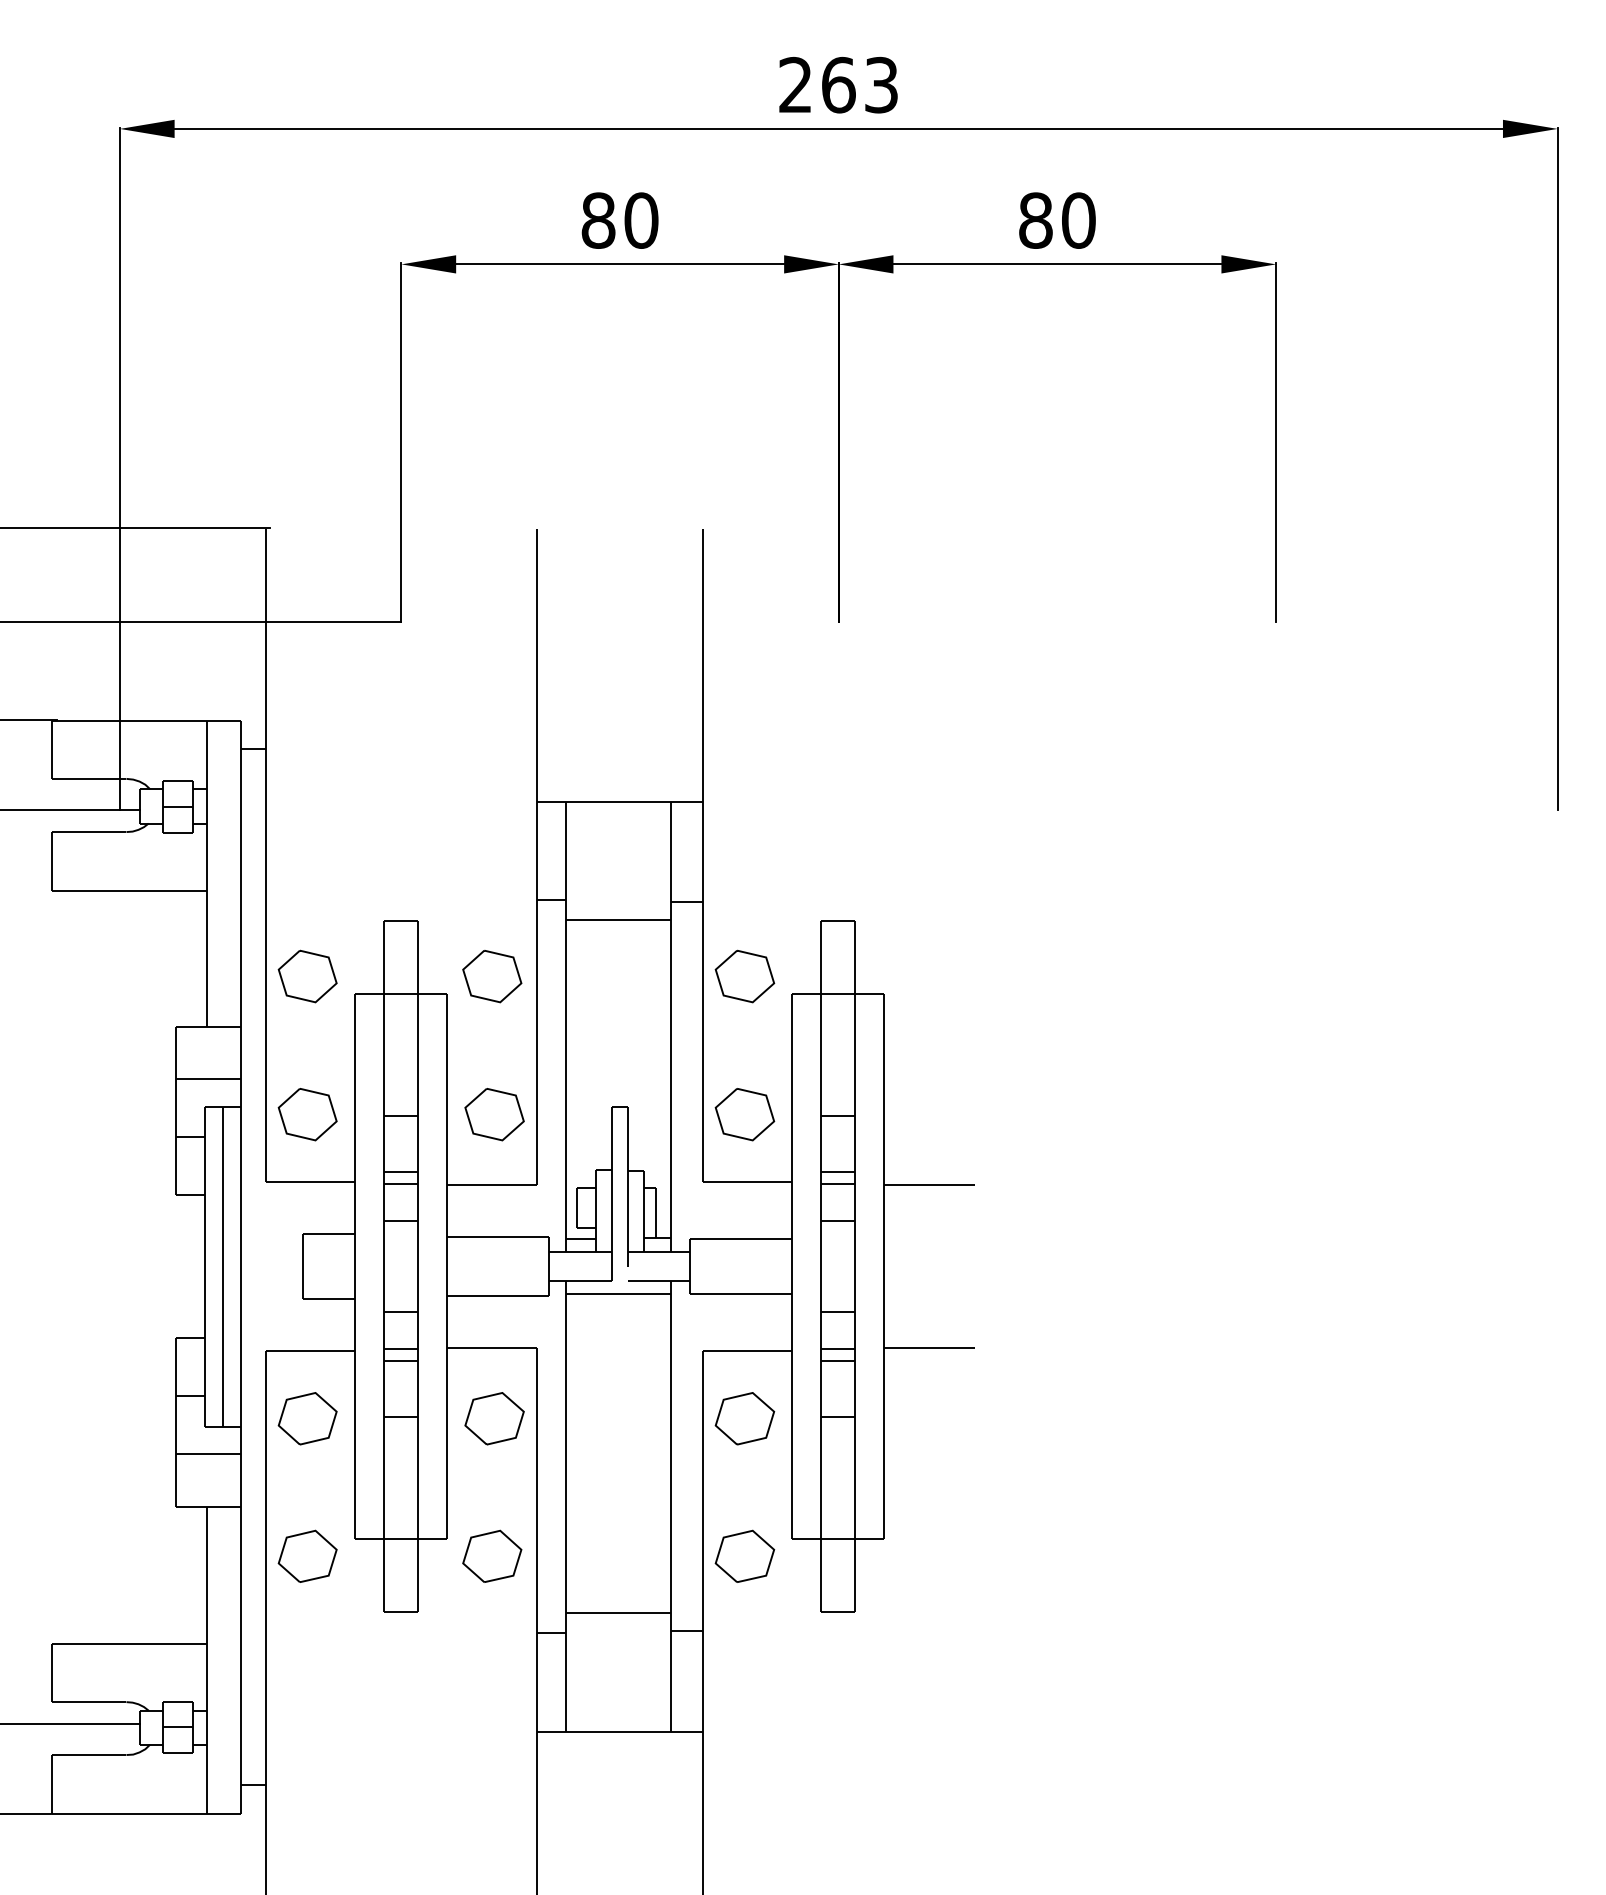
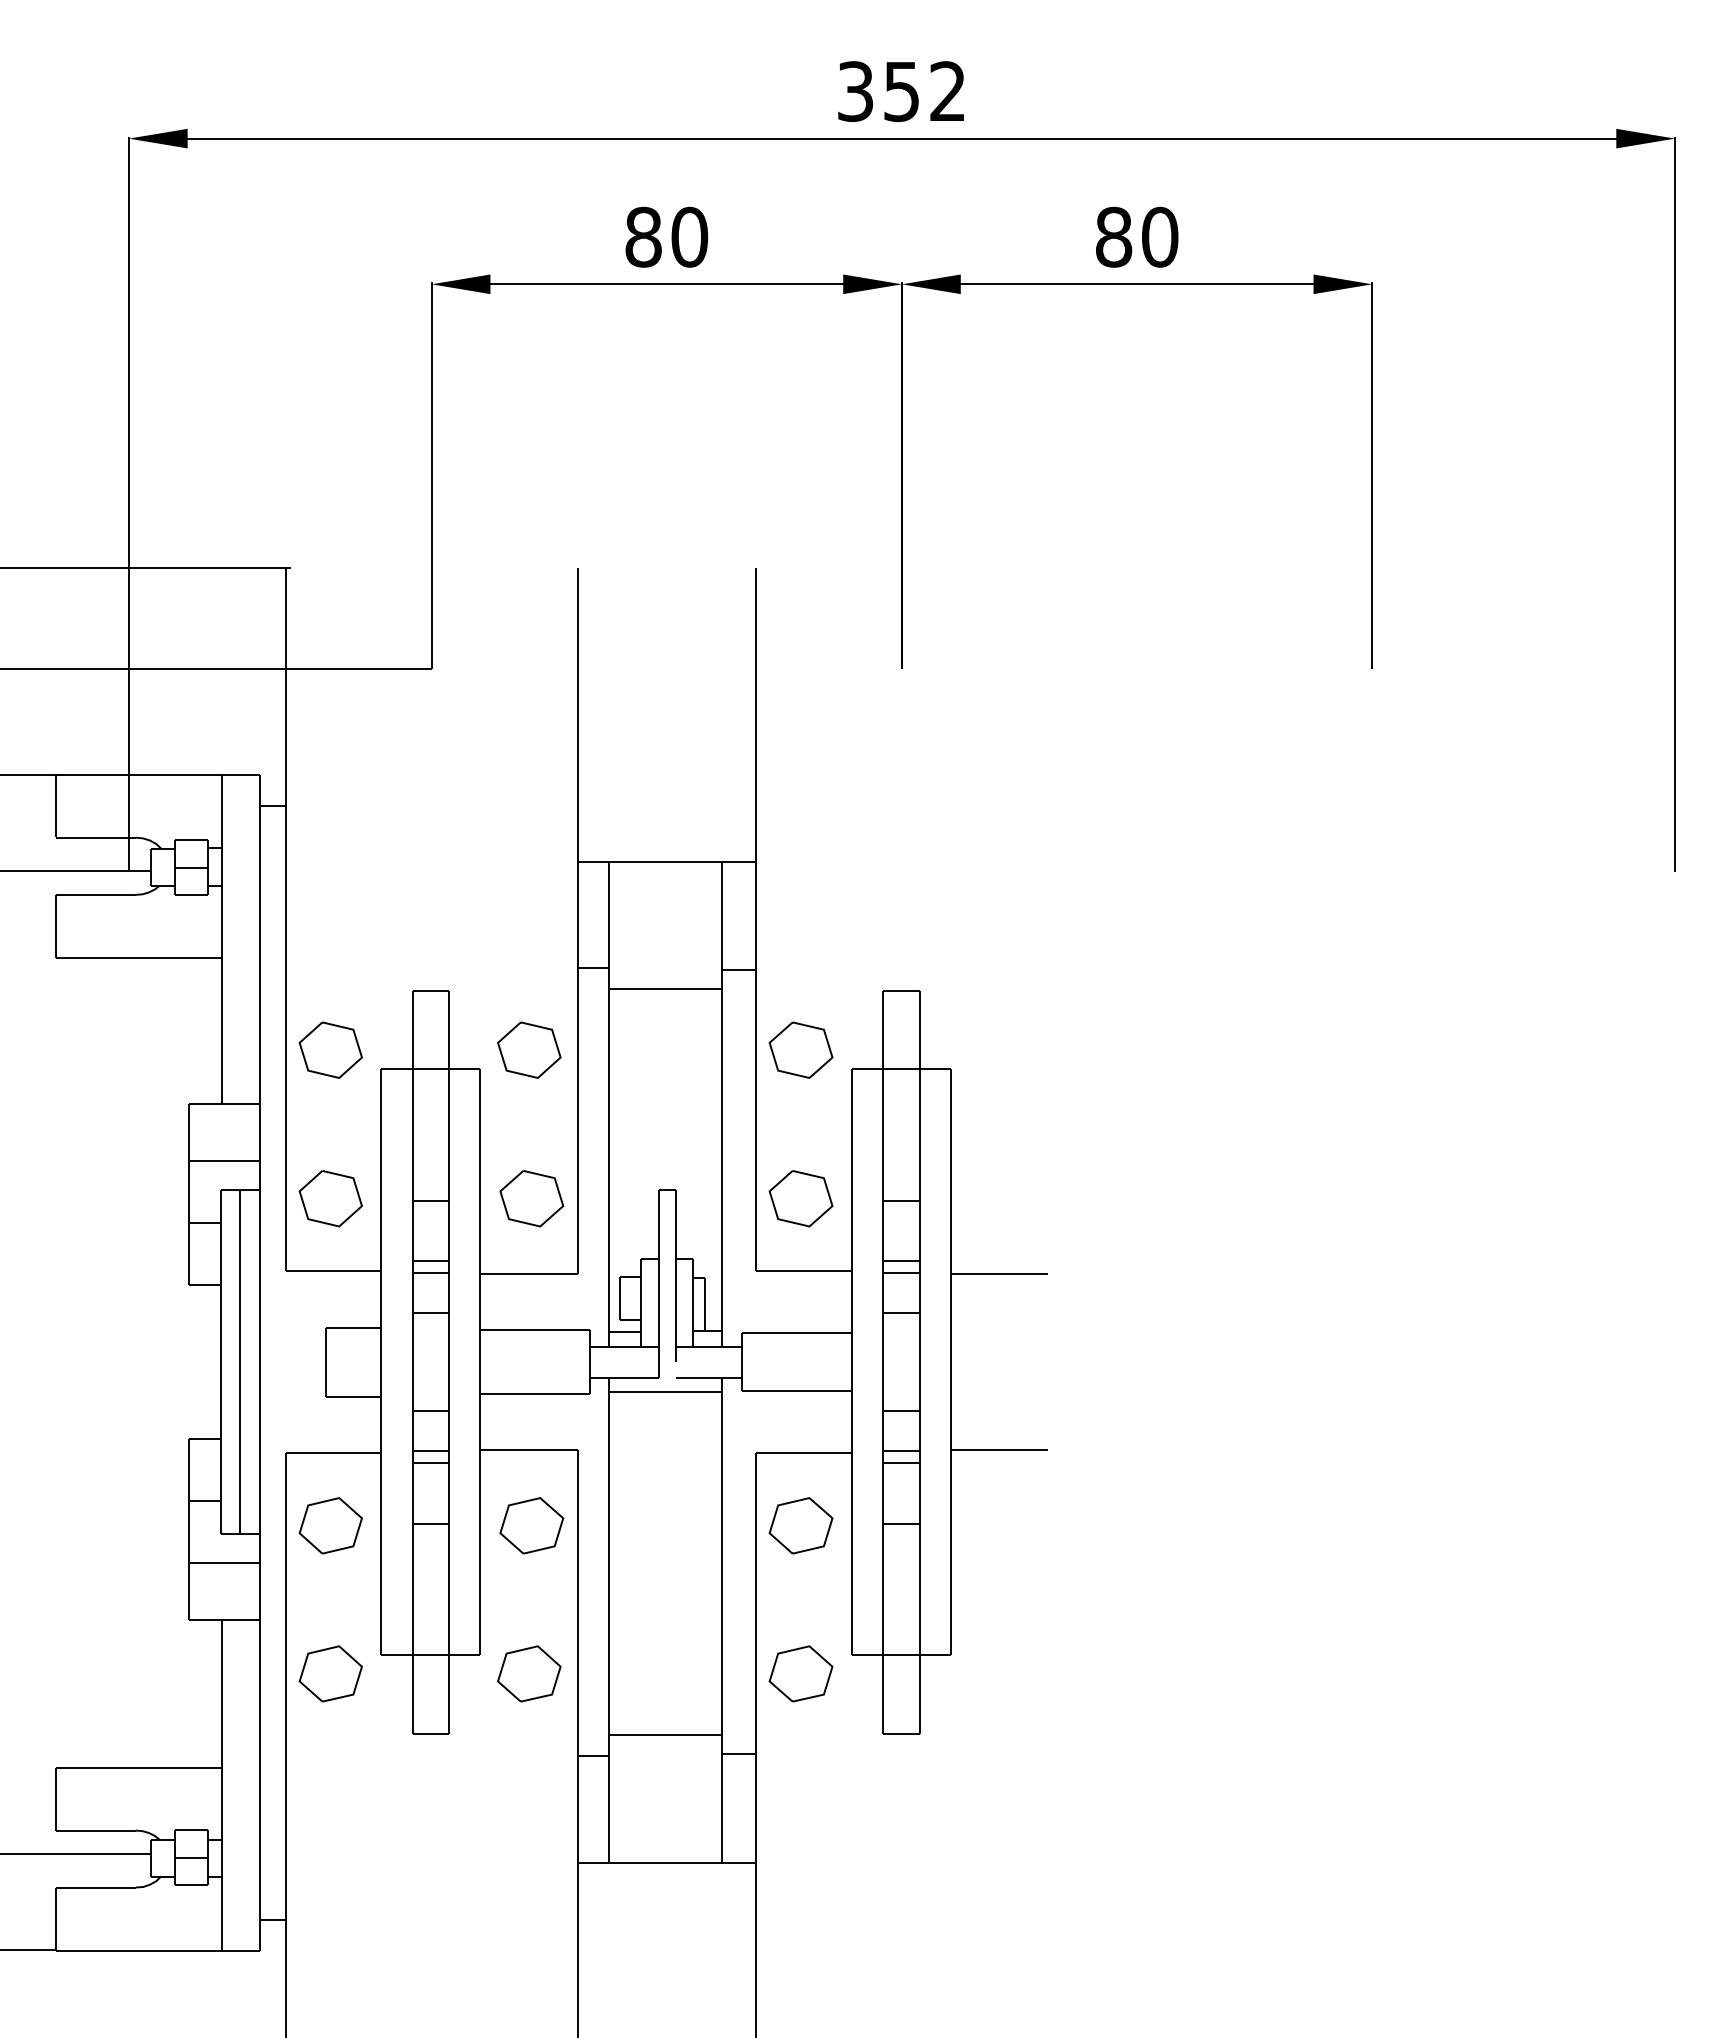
text: (838, 85) -> (901, 91), 263 -> 352

